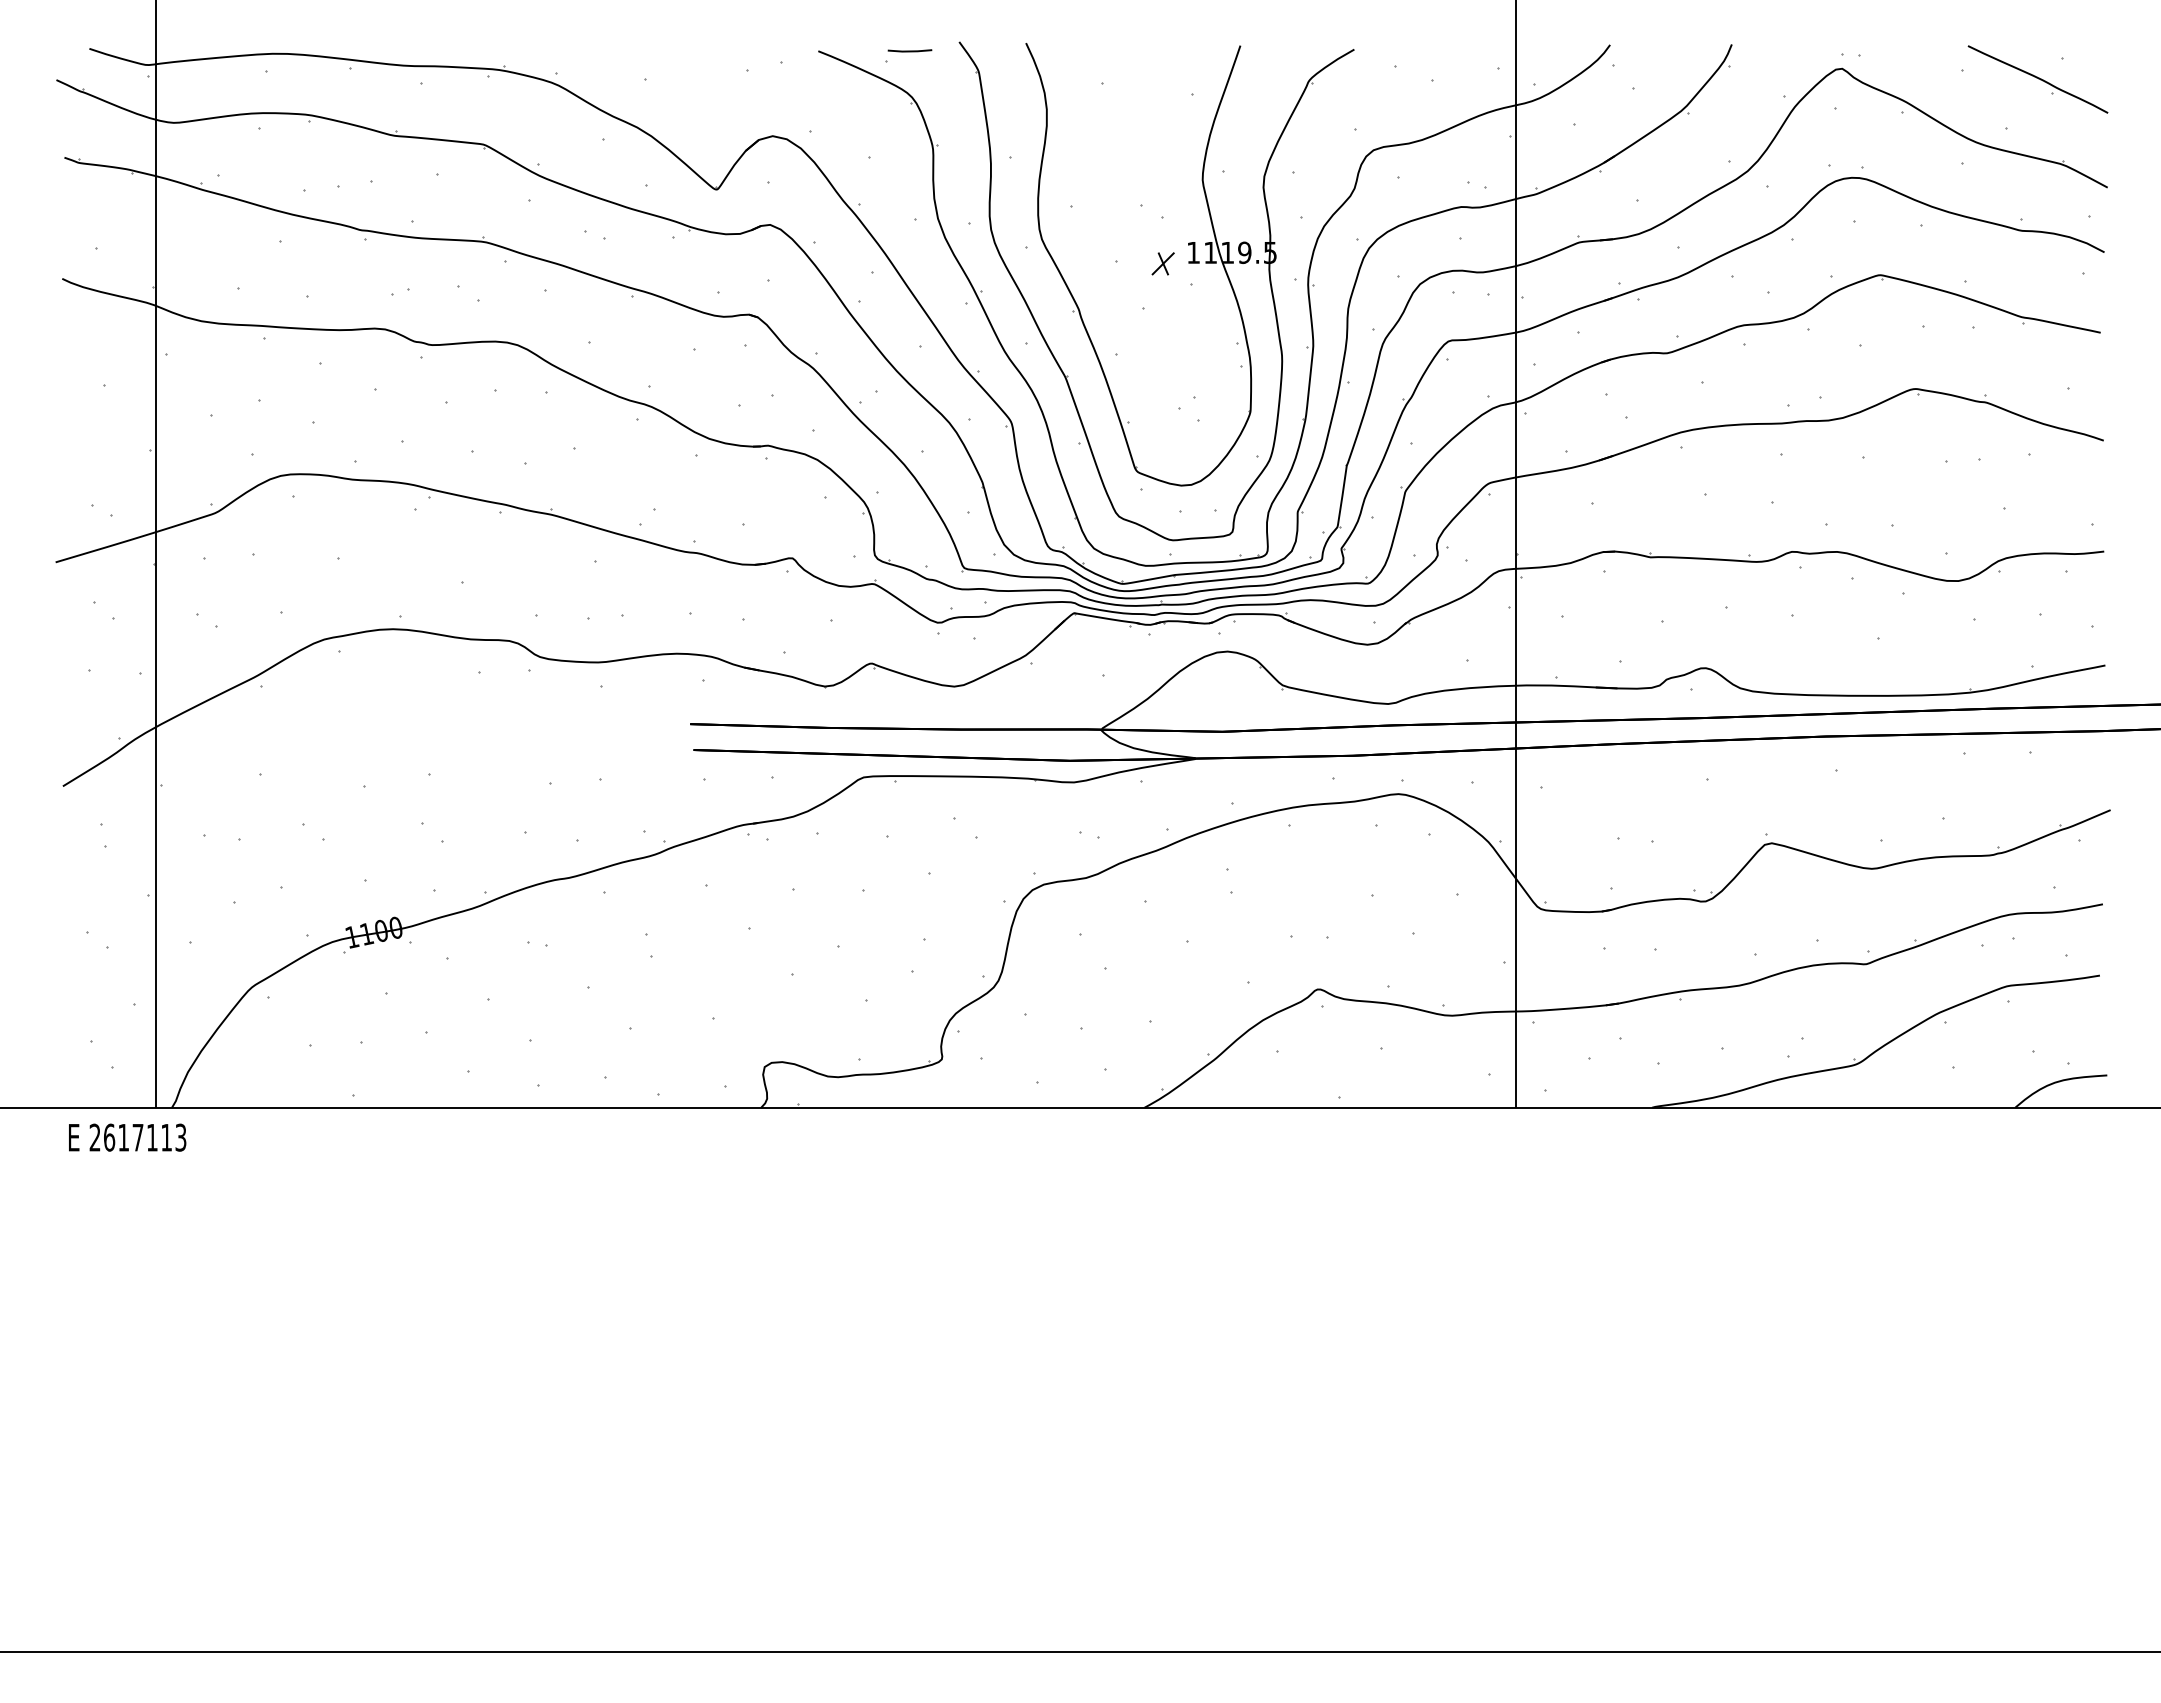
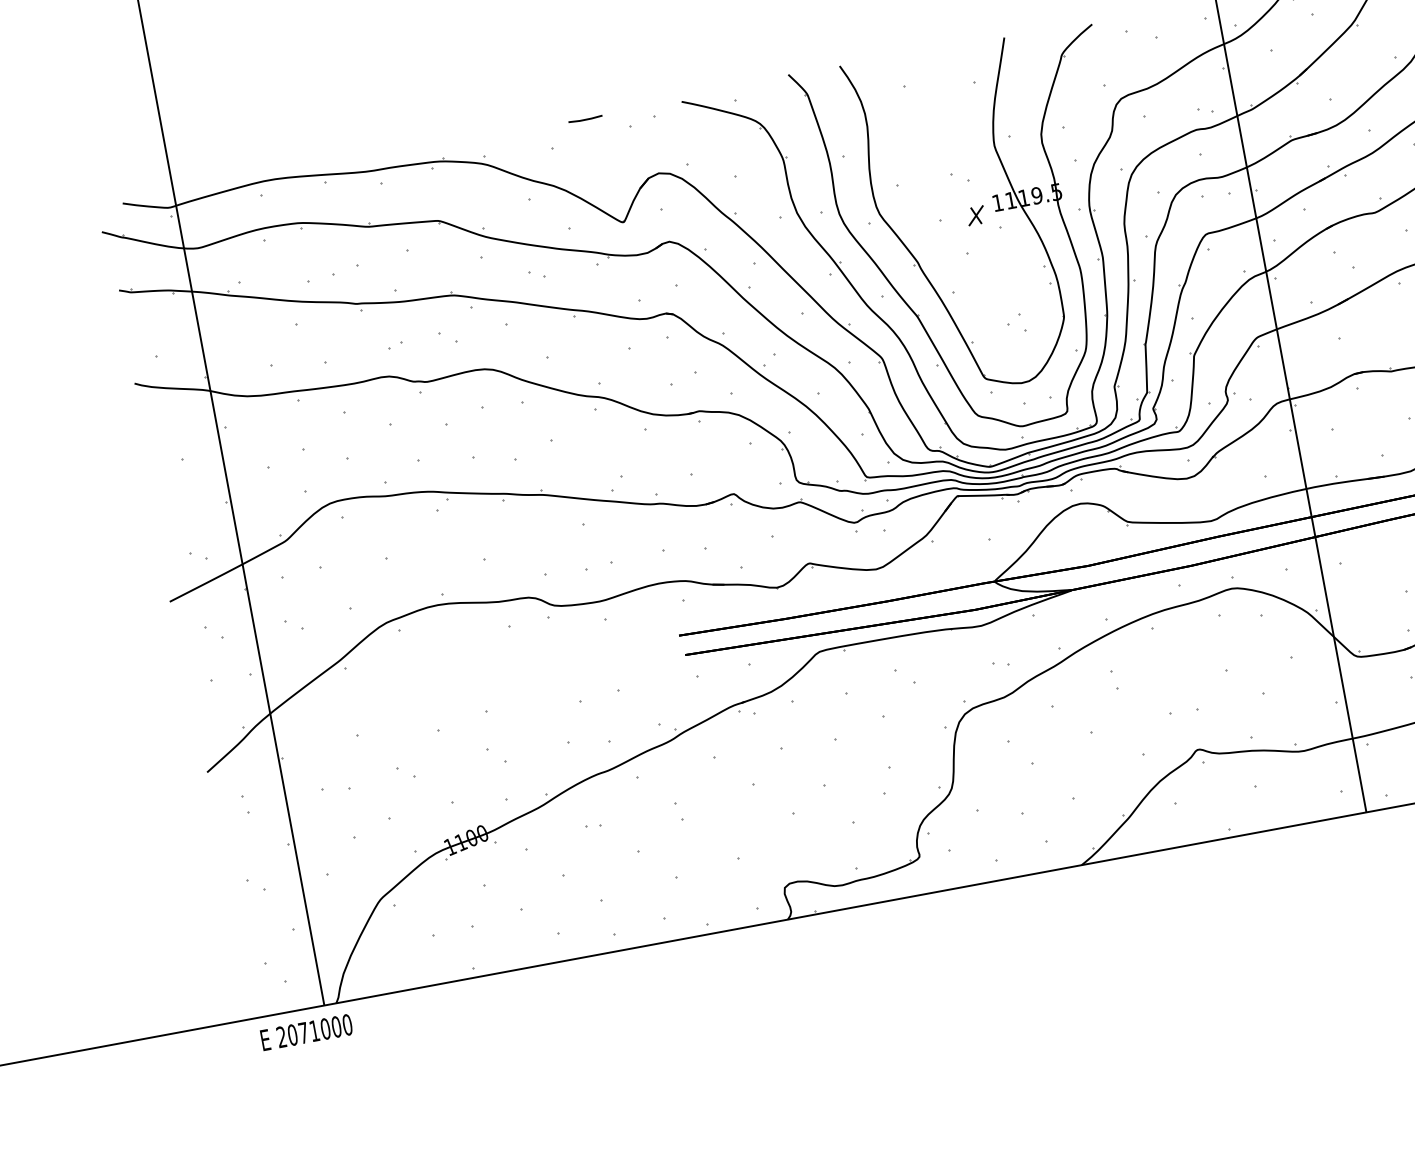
line: (909, 50) -> (585, 119), moved
text: (145, 1137) -> (320, 1029), 2617113 -> 2071000

